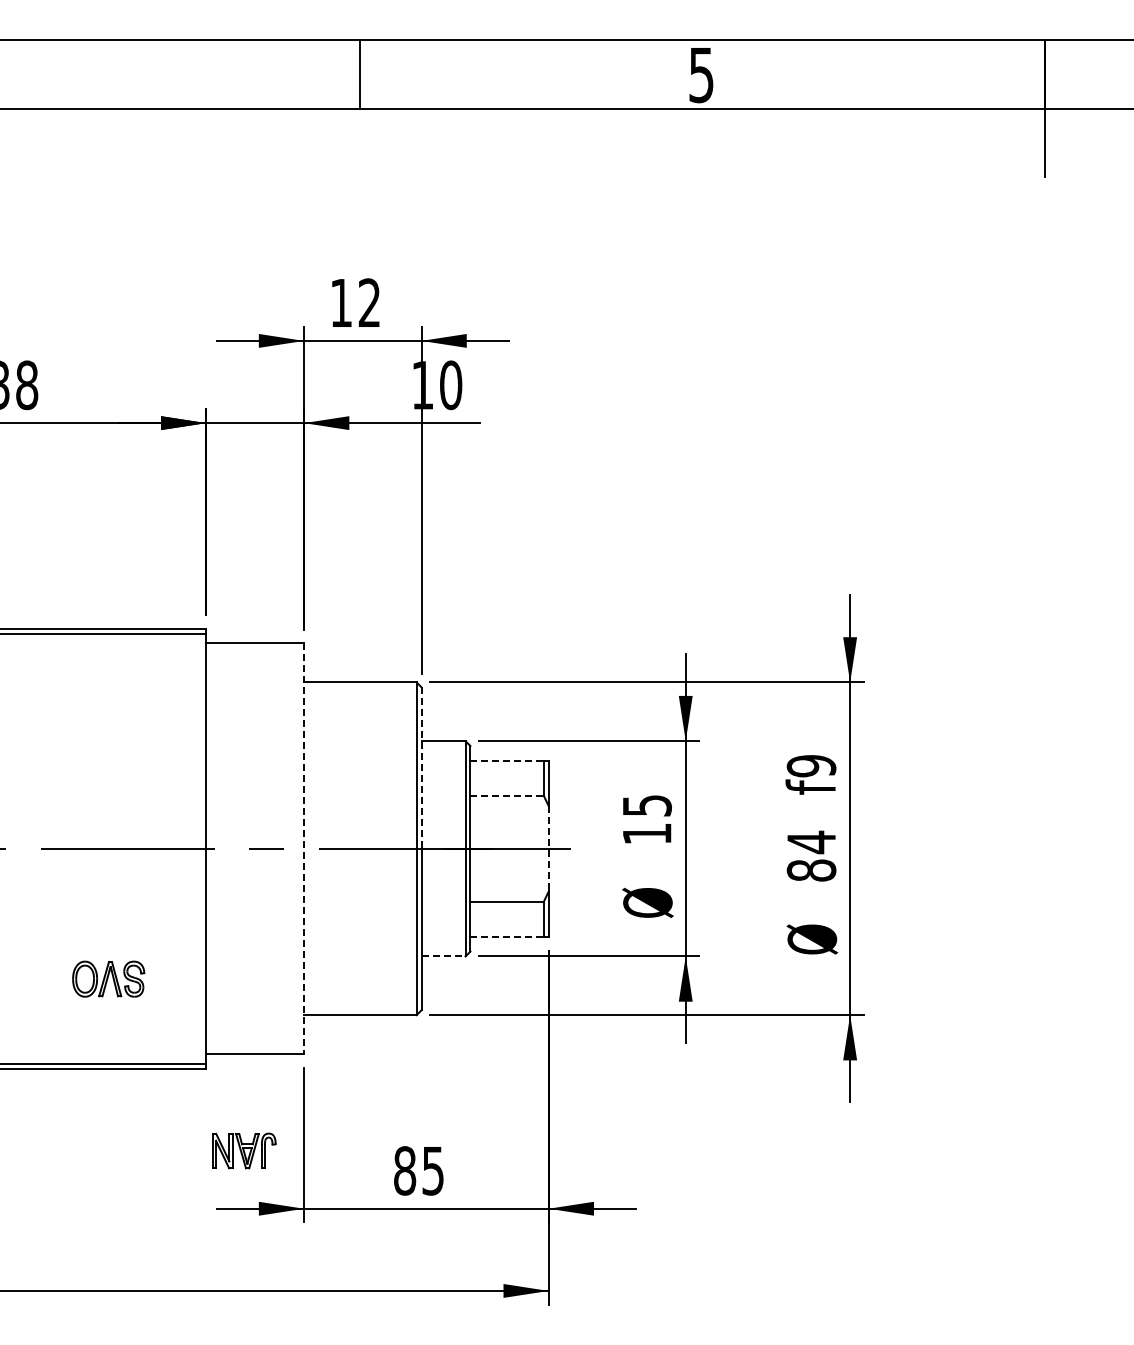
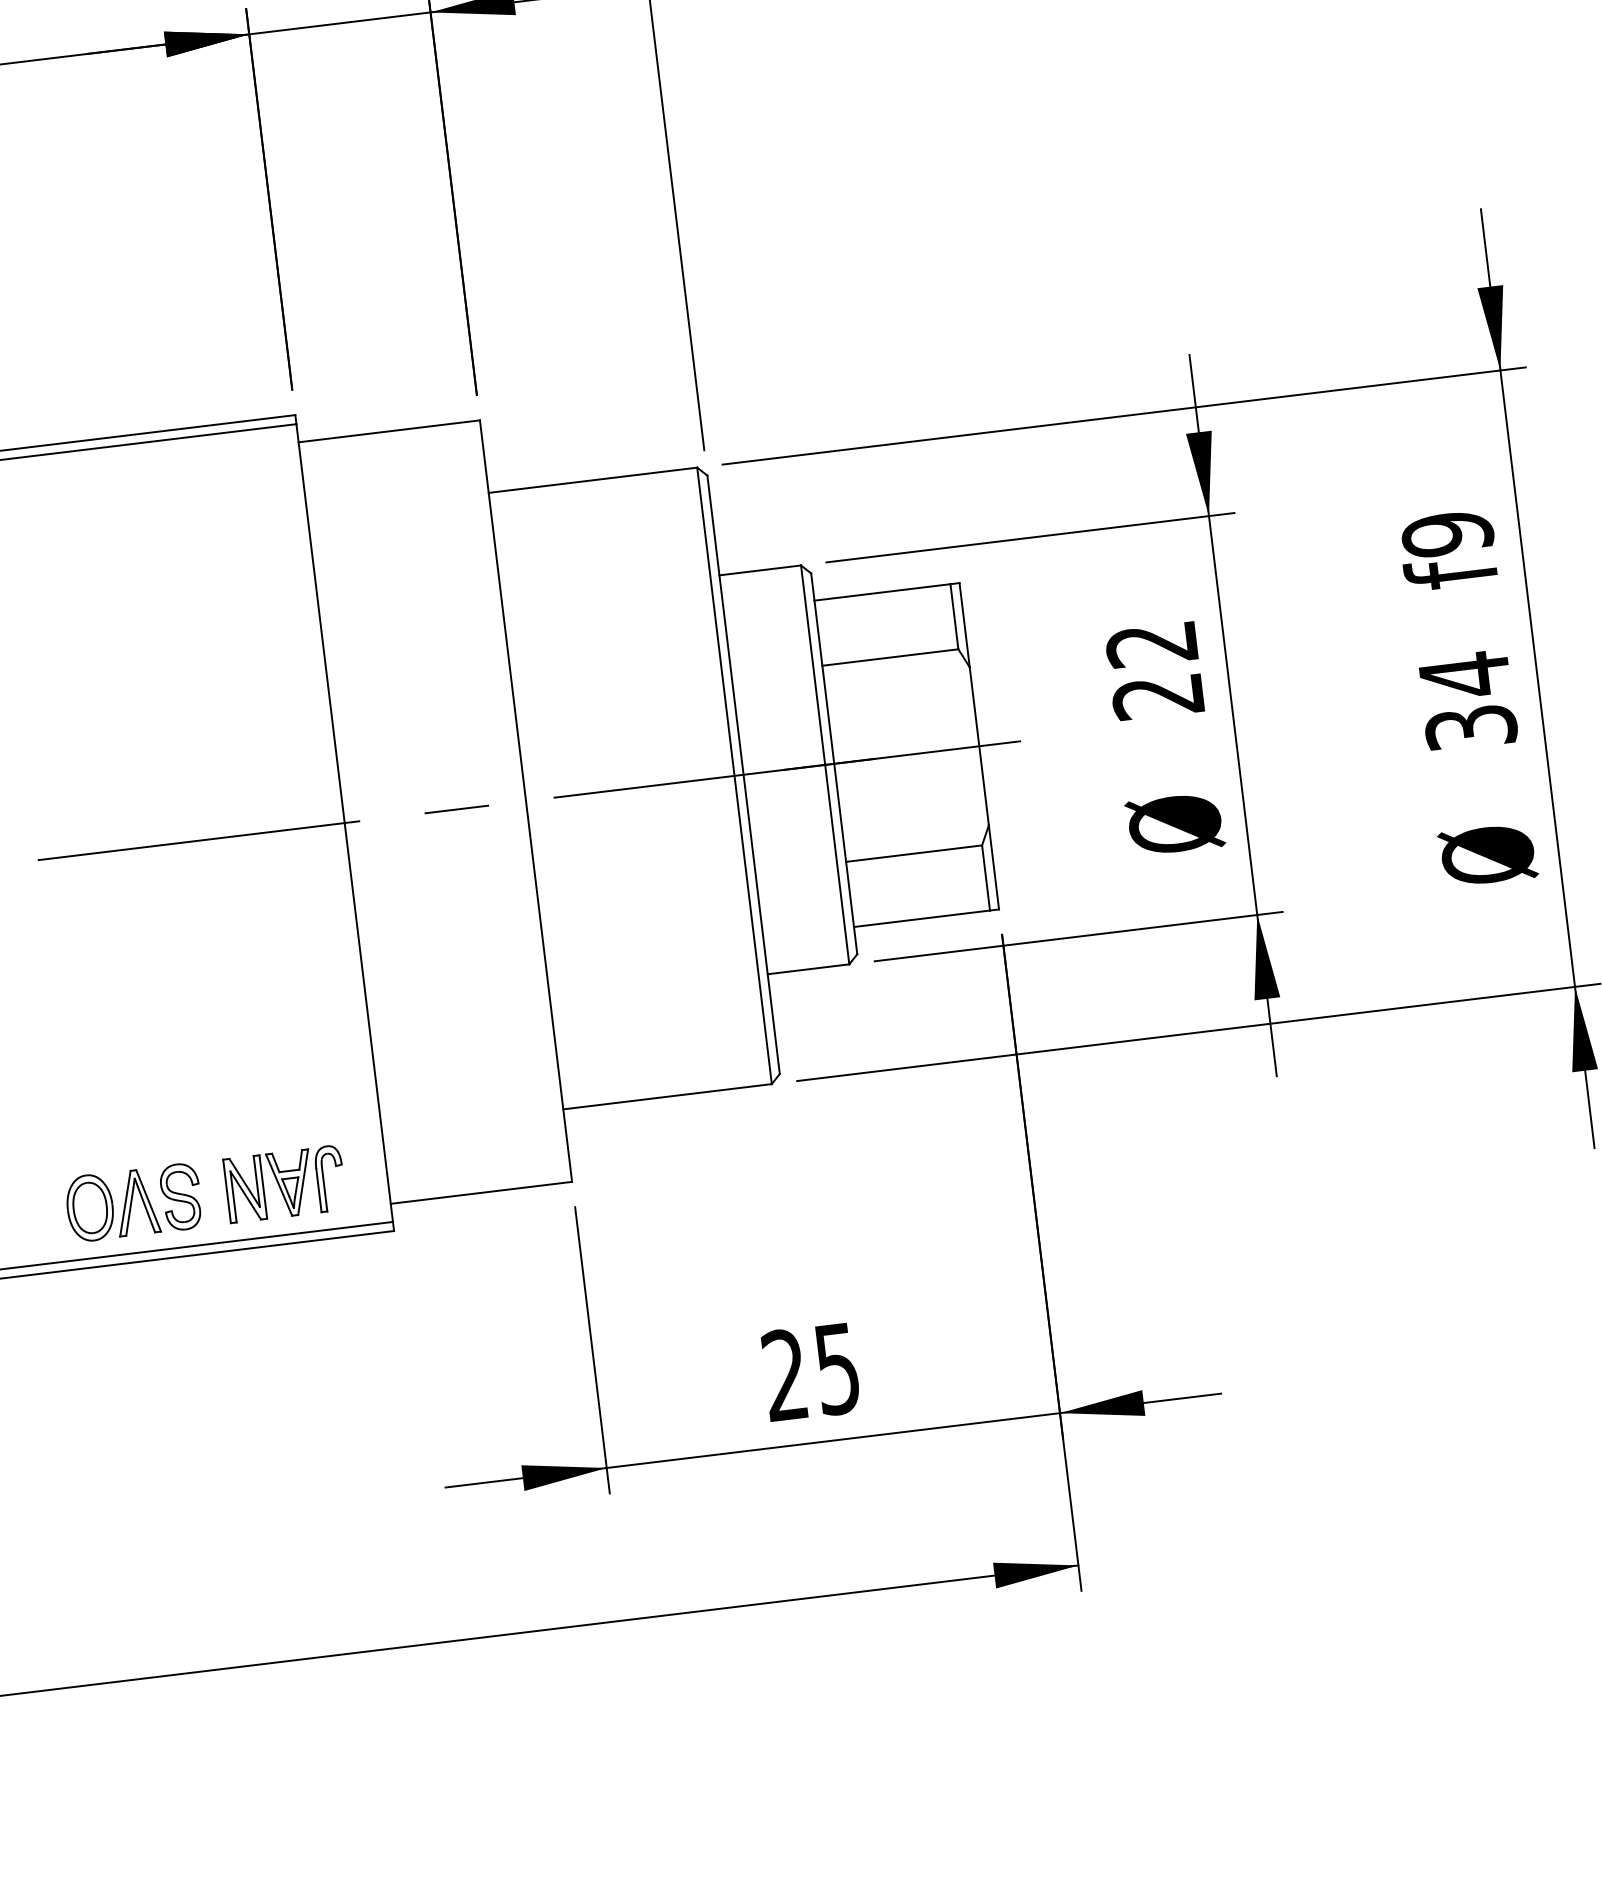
line: (507, 760) -> (883, 591), dashed -> solid
line: (421, 768) -> (725, 626), dashed -> solid
line: (507, 795) -> (890, 656), dashed -> solid
text: (646, 819) -> (1153, 670), 15 -> 22
line: (304, 848) -> (526, 800), dashed -> solid
line: (548, 848) -> (978, 745), dashed -> solid
text: (811, 870) -> (1470, 727), 84 -> 34
line: (507, 936) -> (922, 917), dashed -> solid
line: (444, 956) -> (810, 969), dashed -> solid
part: (108, 978) -> (133, 1201), moved
part: (244, 1150) -> (285, 1183), moved
text: (405, 1170) -> (786, 1374), 85 -> 25

